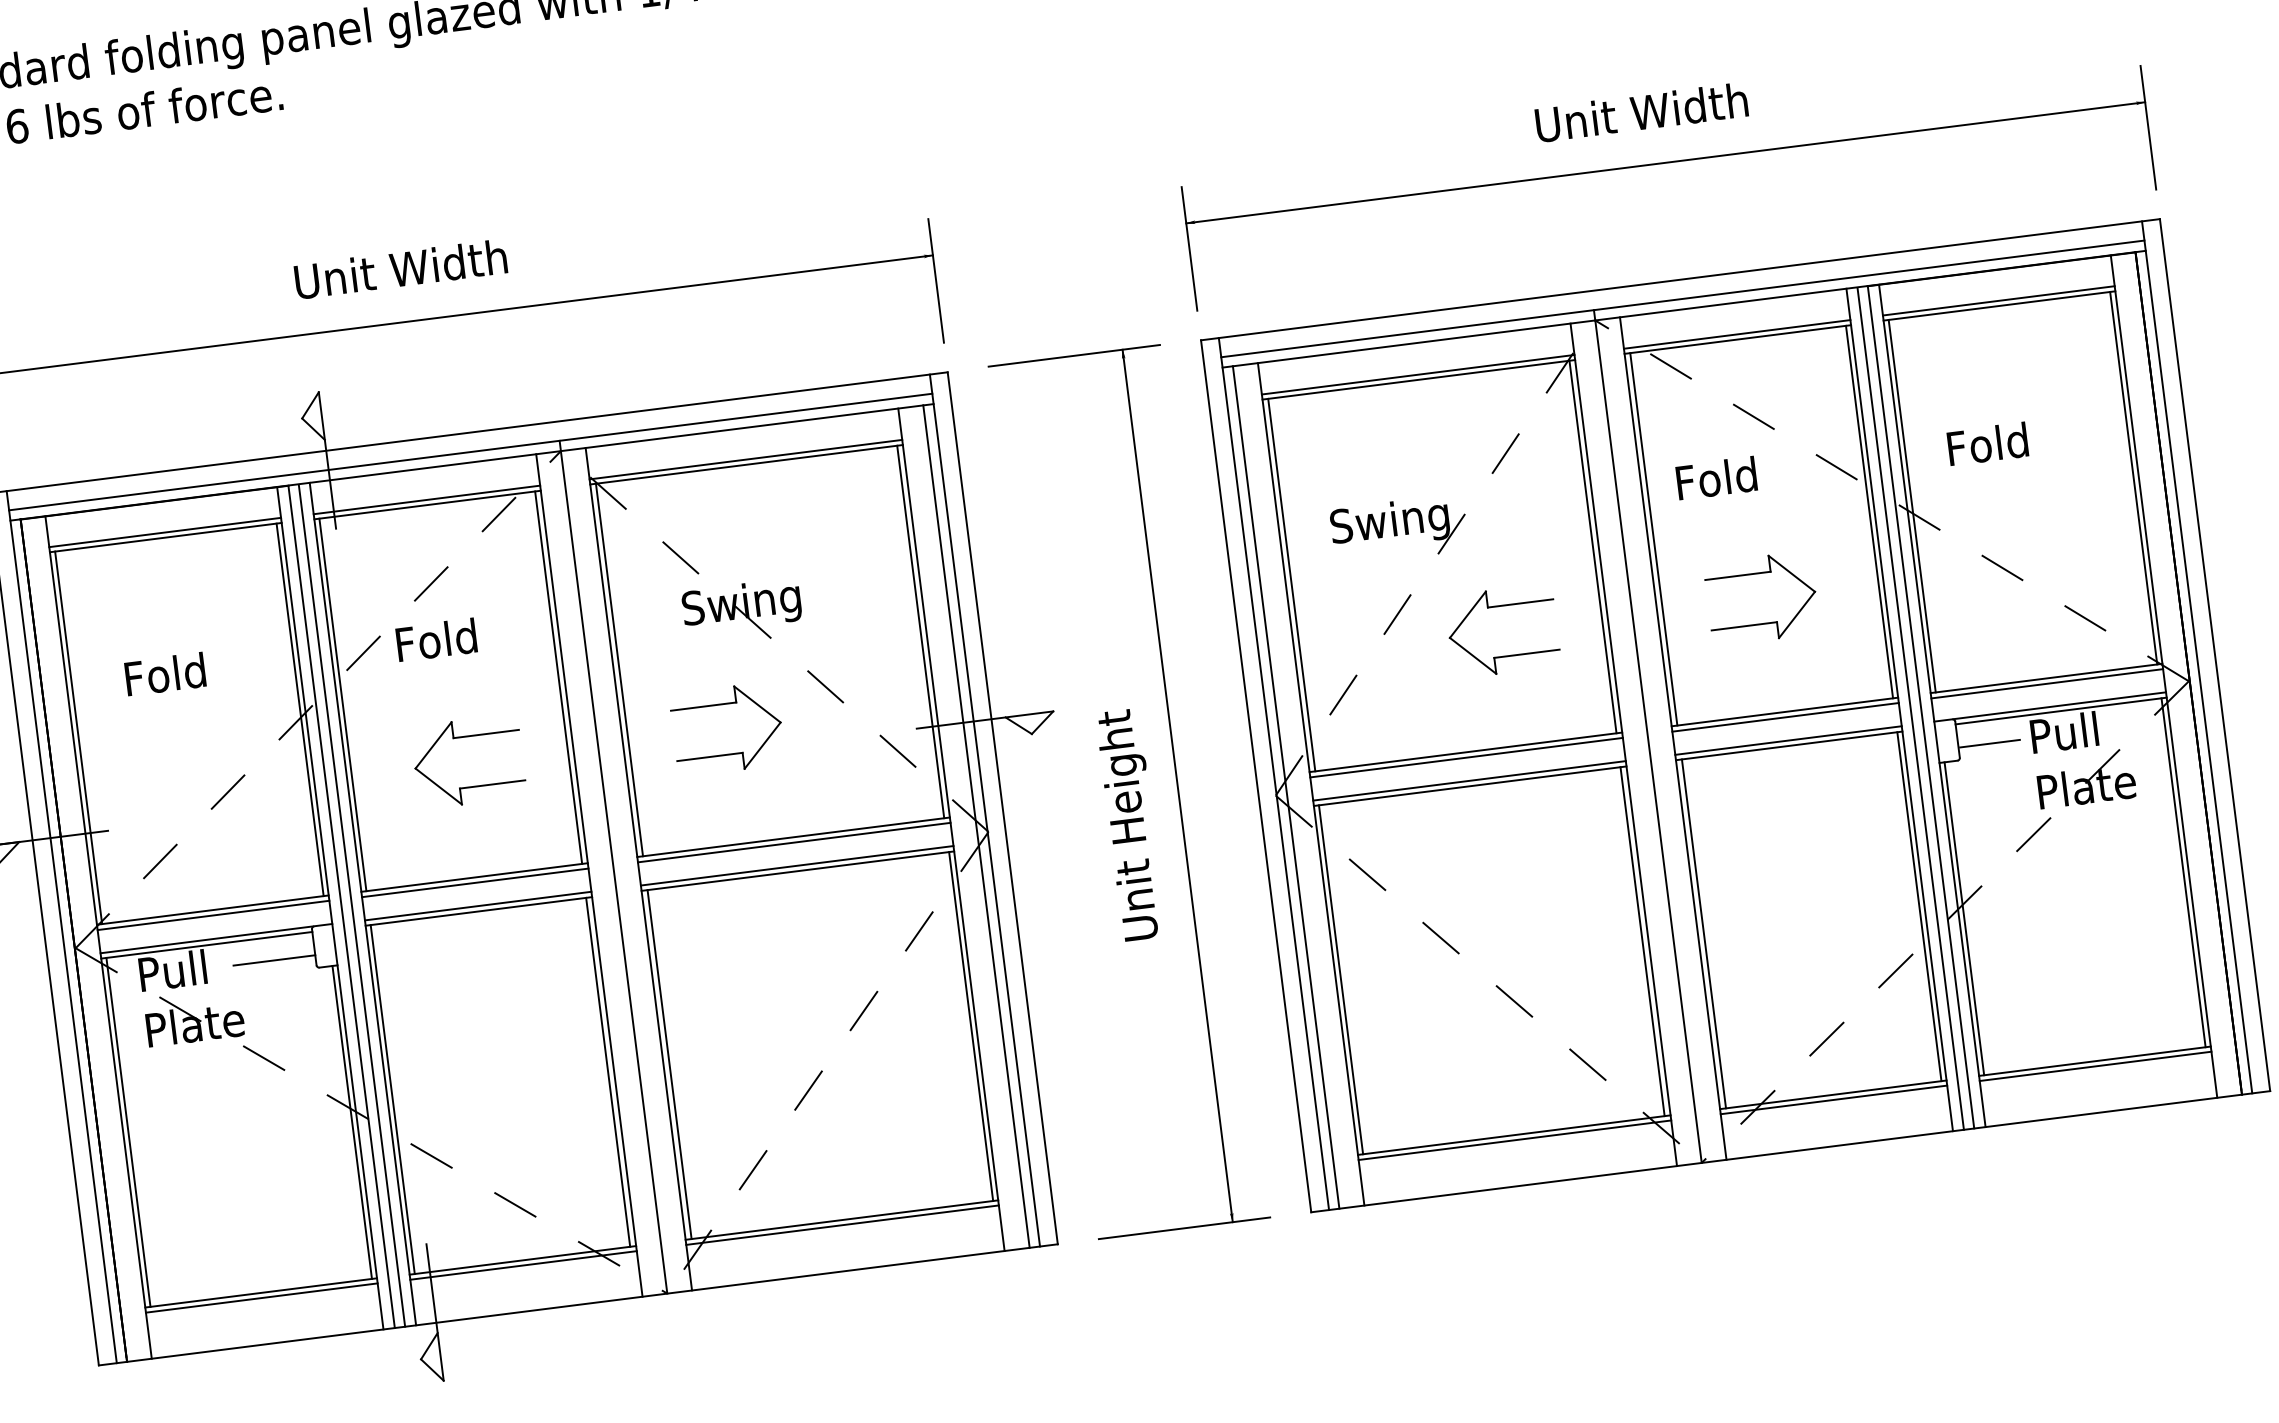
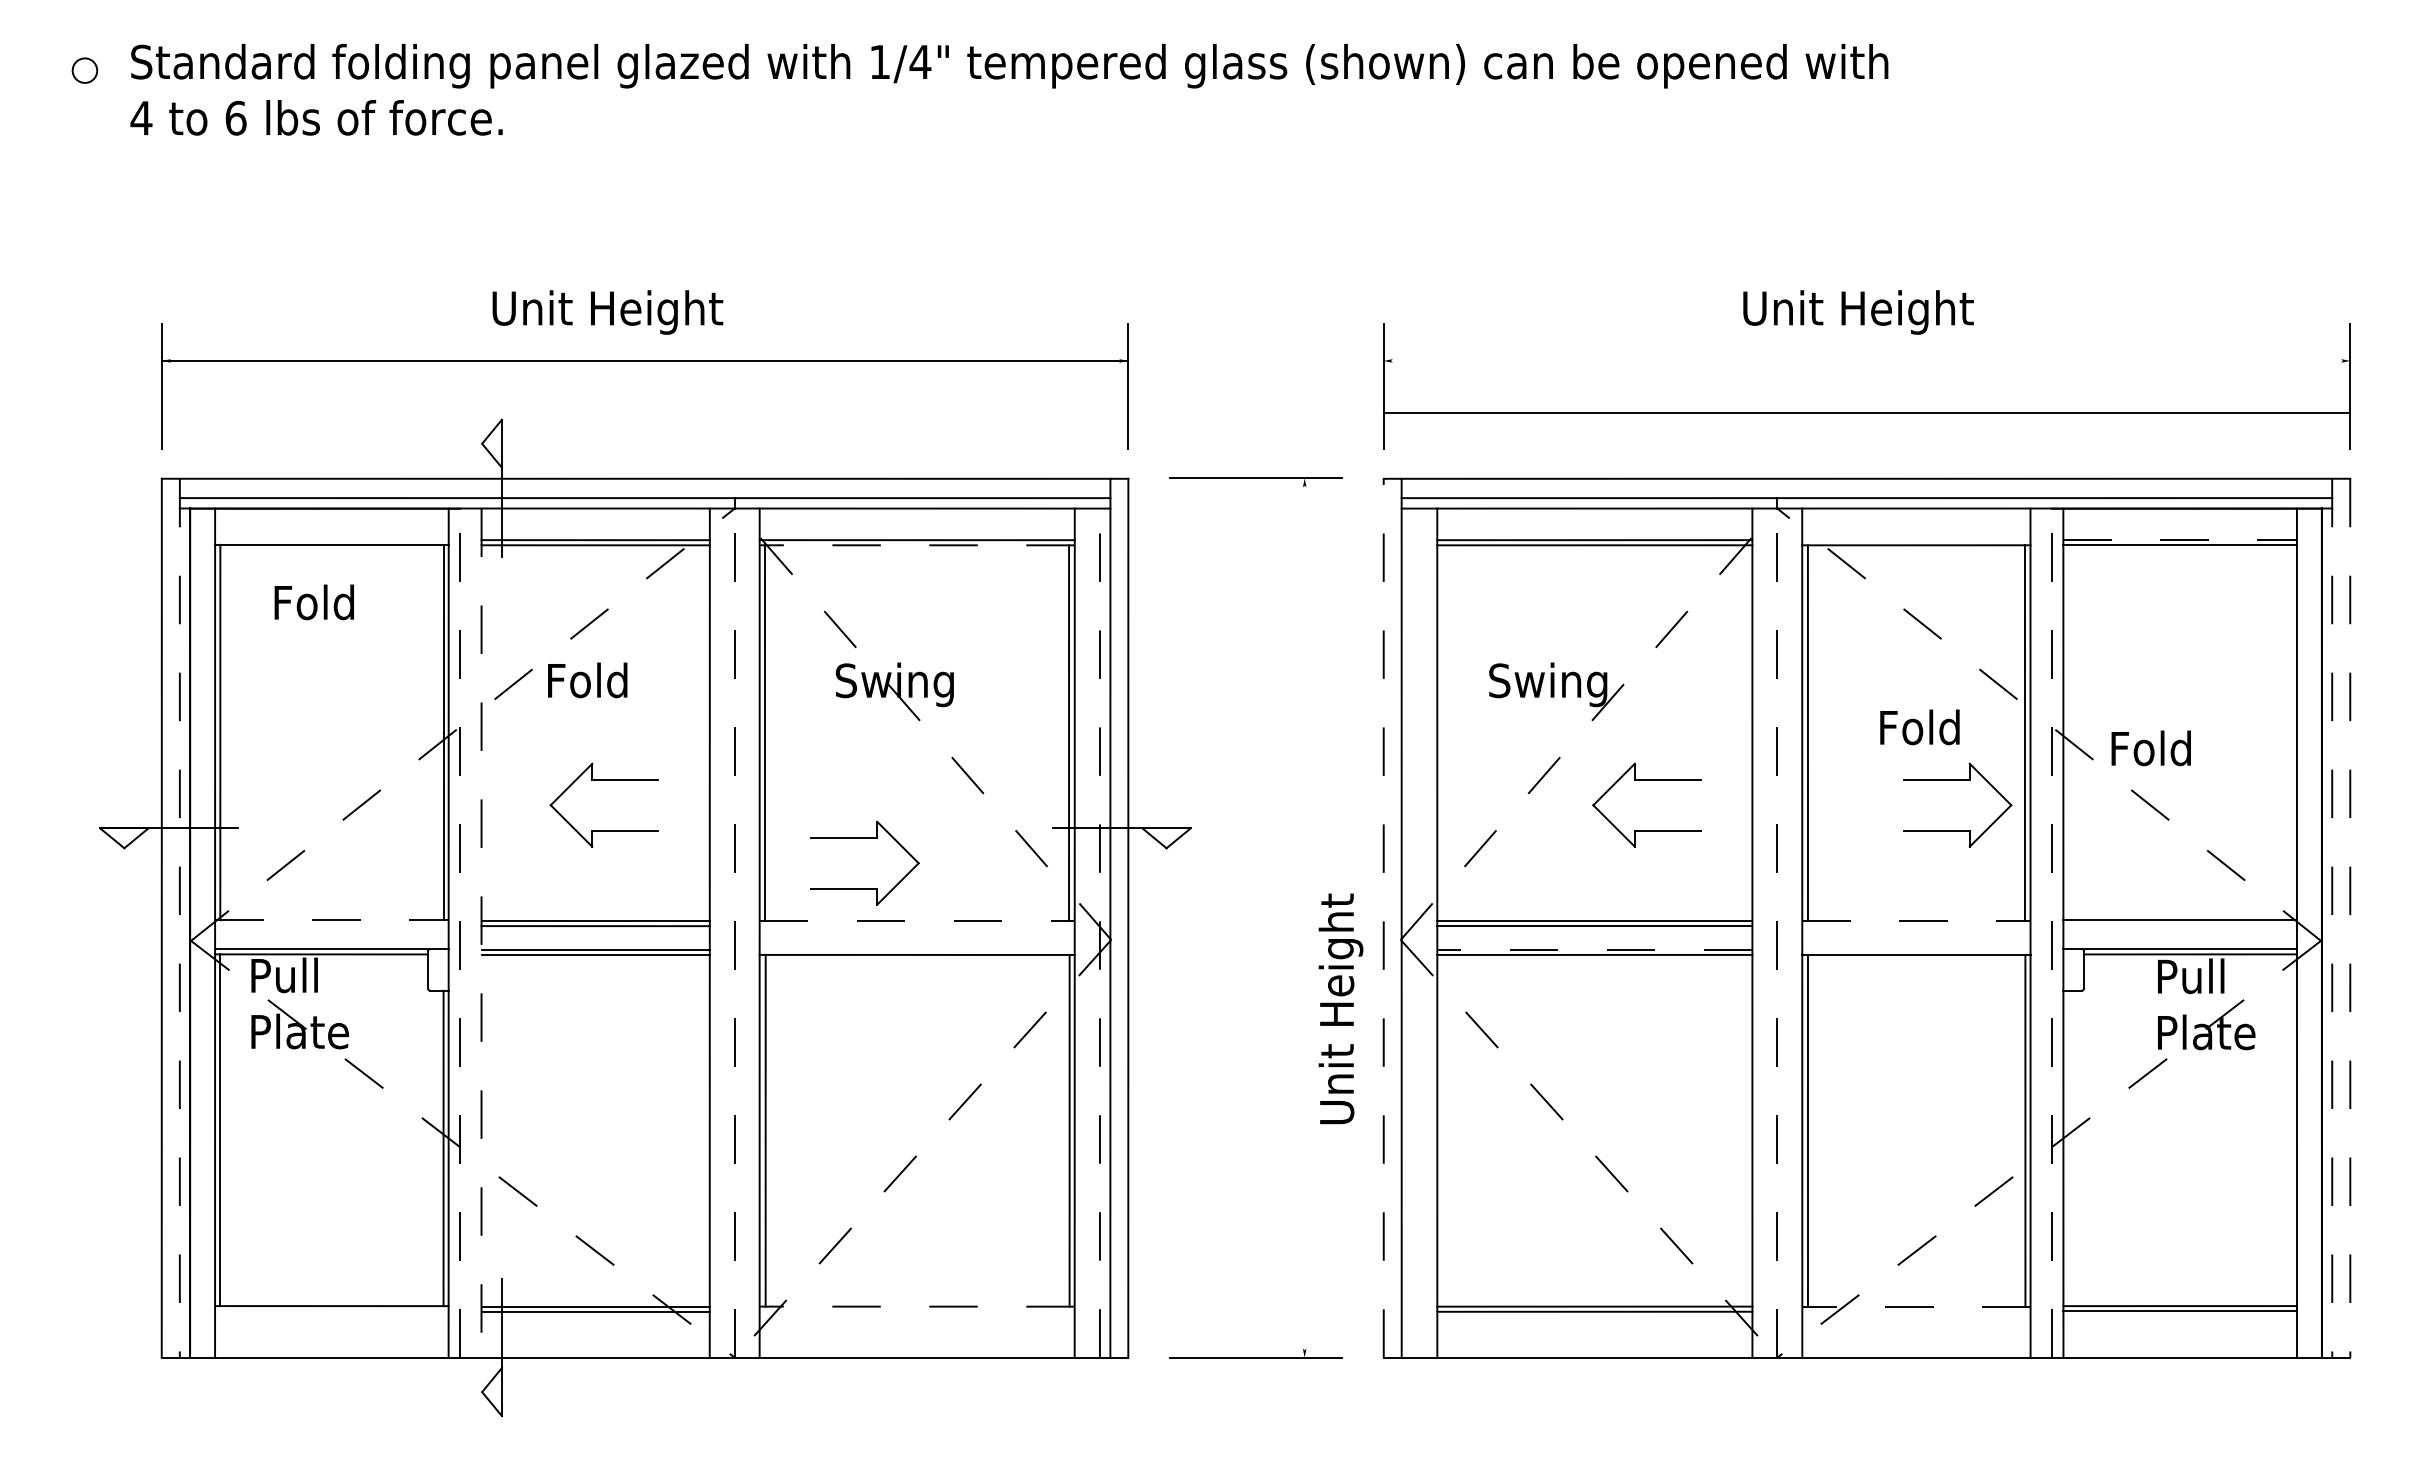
text: (1698, 109) -> (1906, 312), Unit Width -> Unit Height
line: (1665, 162) -> (1866, 412), moved
text: (457, 266) -> (655, 312), Unit Width -> Unit Height
line: (1999, 300) -> (2180, 539), solid -> dashed
line: (1737, 334) -> (1916, 540), removed
text: (1987, 444) -> (2150, 748), moved
line: (746, 464) -> (917, 545), solid -> dashed
text: (1716, 478) -> (1919, 727), moved
line: (2133, 478) -> (2291, 732), removed
line: (1912, 506) -> (2068, 732), removed
line: (164, 532) -> (331, 539), removed
line: (1592, 546) -> (1746, 732), removed
part: (1758, 573) -> (1957, 780), moved
line: (1292, 584) -> (1443, 732), removed
line: (2215, 655) -> (2350, 918), solid -> dashed
line: (2197, 657) -> (2332, 918), solid -> dashed
text: (164, 674) -> (313, 602), moved
line: (558, 677) -> (704, 732), removed
line: (2046, 683) -> (2179, 925), removed
line: (342, 704) -> (486, 732), removed
part: (723, 704) -> (864, 838), moved
line: (1921, 706) -> (2052, 932), solid -> dashed
line: (1910, 708) -> (2041, 933), removed
line: (1784, 711) -> (1916, 920), solid -> dashed
line: (1785, 717) -> (1916, 926), removed
line: (1788, 740) -> (1916, 949), removed
line: (1648, 742) -> (1777, 933), solid -> dashed
line: (1989, 743) -> (2115, 977), removed
line: (1255, 775) -> (1383, 917), solid -> dashed
line: (1469, 780) -> (1594, 949), solid -> dashed
line: (1177, 785) -> (1304, 917), removed
line: (1286, 786) -> (1412, 932), removed
text: (1130, 824) -> (1340, 1008), moved
line: (976, 827) -> (1099, 933), solid -> dashed
line: (793, 836) -> (917, 920), solid -> dashed
line: (793, 843) -> (916, 926), removed
line: (796, 865) -> (916, 949), removed
line: (613, 872) -> (734, 933), solid -> dashed
line: (2183, 873) -> (2291, 1130), removed
line: (362, 904) -> (481, 933), solid -> dashed
line: (352, 905) -> (470, 933), removed
line: (341, 906) -> (460, 932), solid -> dashed
line: (212, 910) -> (331, 920), solid -> dashed
line: (213, 915) -> (331, 925), removed
line: (1964, 918) -> (2068, 1148), removed
line: (61, 927) -> (179, 918), solid -> dashed
line: (1642, 941) -> (1746, 1130), removed
line: (274, 960) -> (386, 977), removed
line: (1341, 979) -> (1442, 1130), removed
line: (607, 1072) -> (703, 1130), removed
line: (1832, 1094) -> (1915, 1306), solid -> dashed
line: (392, 1099) -> (486, 1130), removed
line: (1833, 1099) -> (1916, 1311), removed
line: (842, 1219) -> (917, 1306), solid -> dashed
line: (841, 1224) -> (916, 1311), removed
line: (261, 1298) -> (331, 1311), removed

